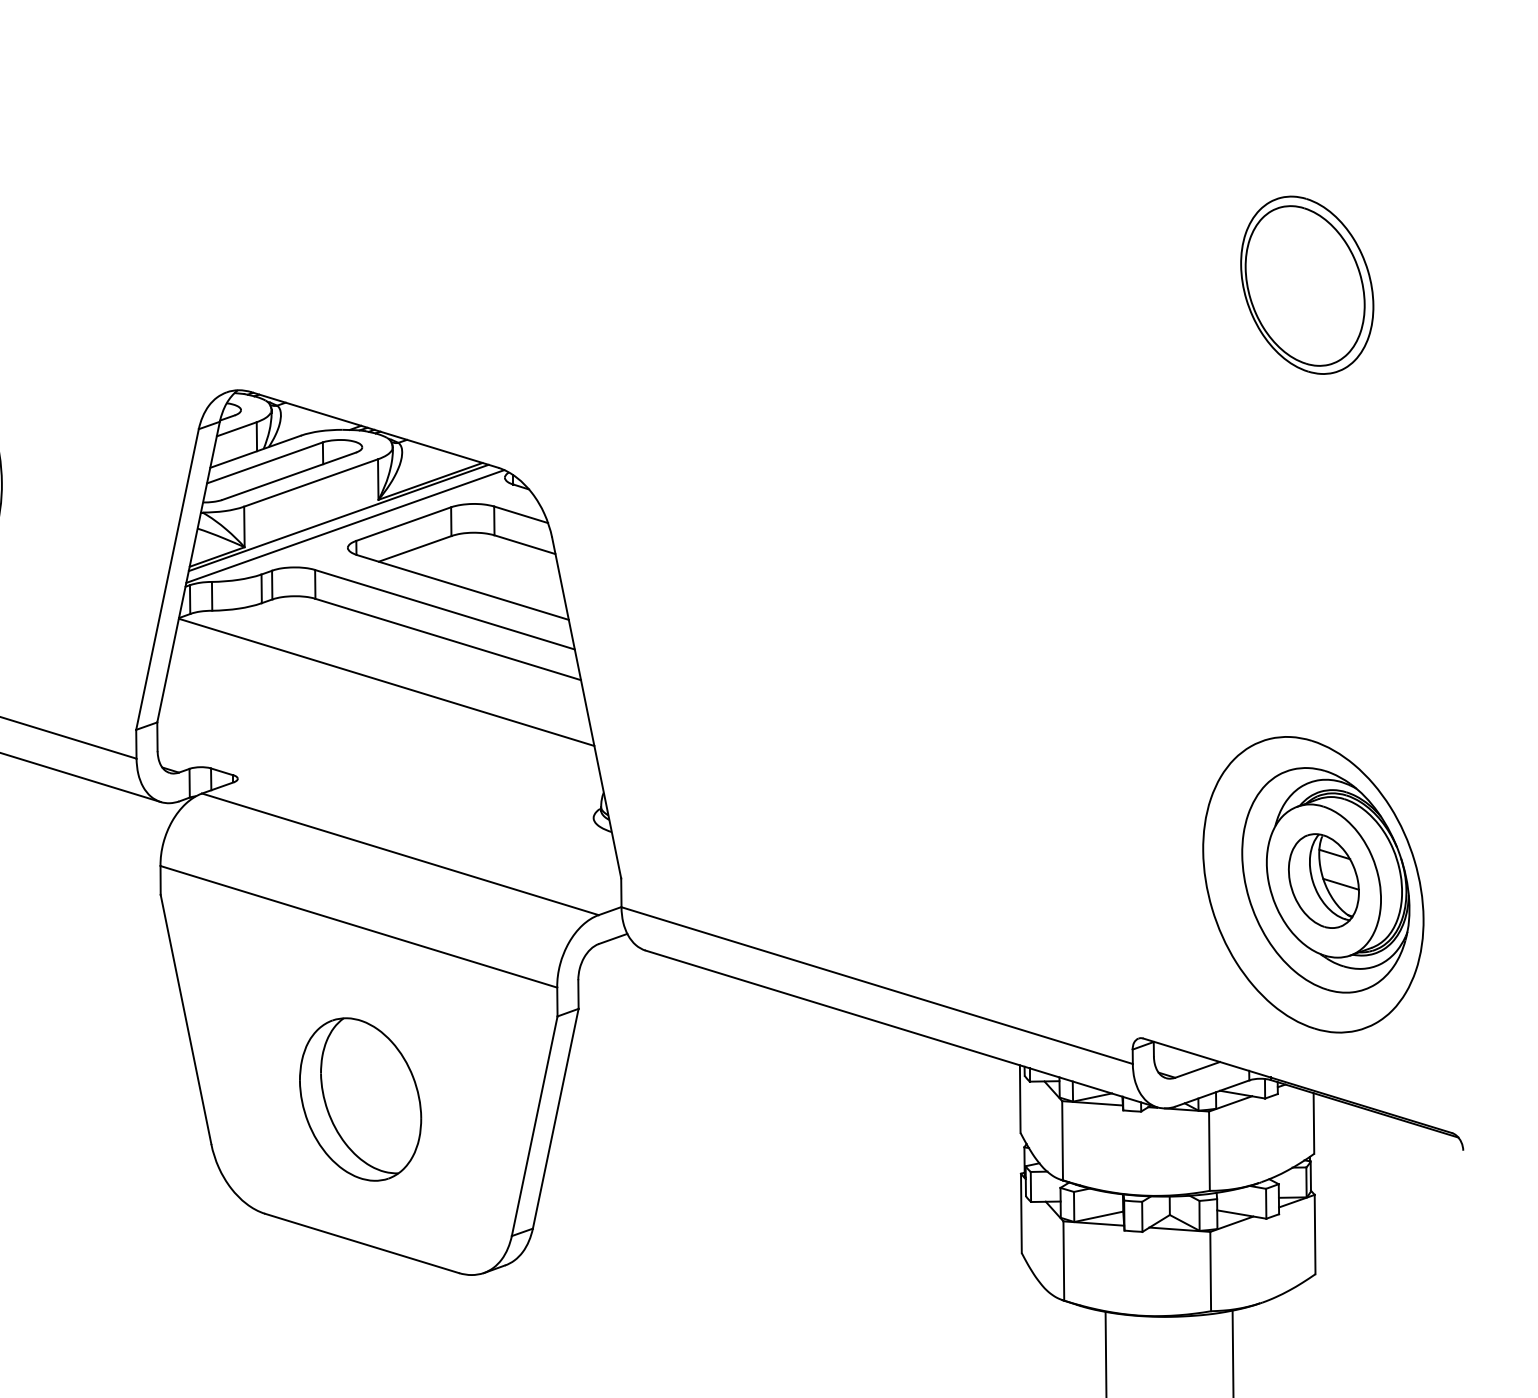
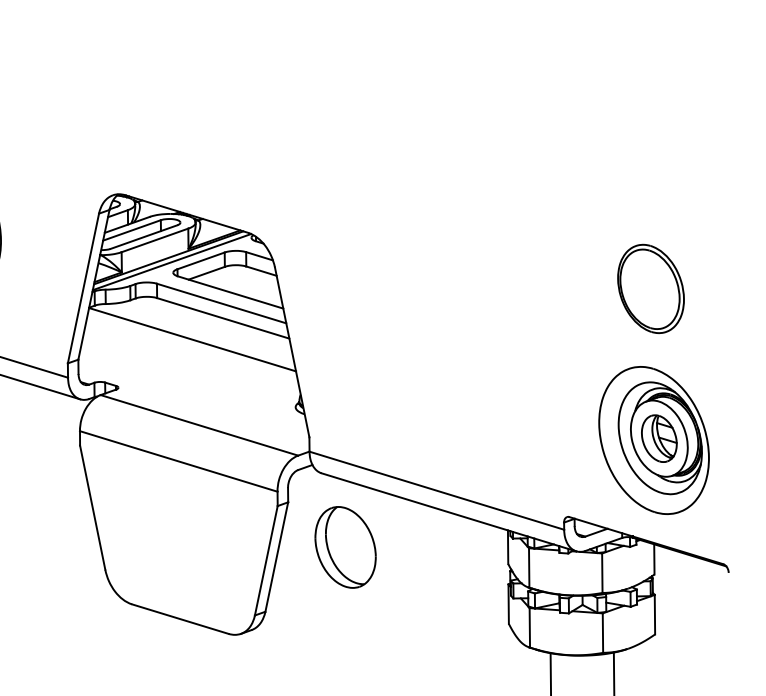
part: (1306, 284) -> (650, 288), moved
part: (360, 1099) -> (345, 547), moved

